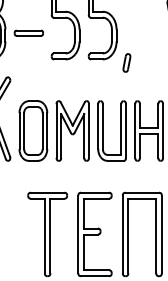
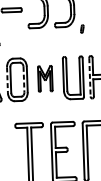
part: (126, 62) -> (81, 28), size x0.6
part: (72, 130) -> (45, 78), size x0.6
line: (19, 131) -> (7, 80), solid -> dashed
line: (42, 131) -> (23, 79), solid -> dashed
line: (135, 131) -> (90, 77), solid -> dashed

